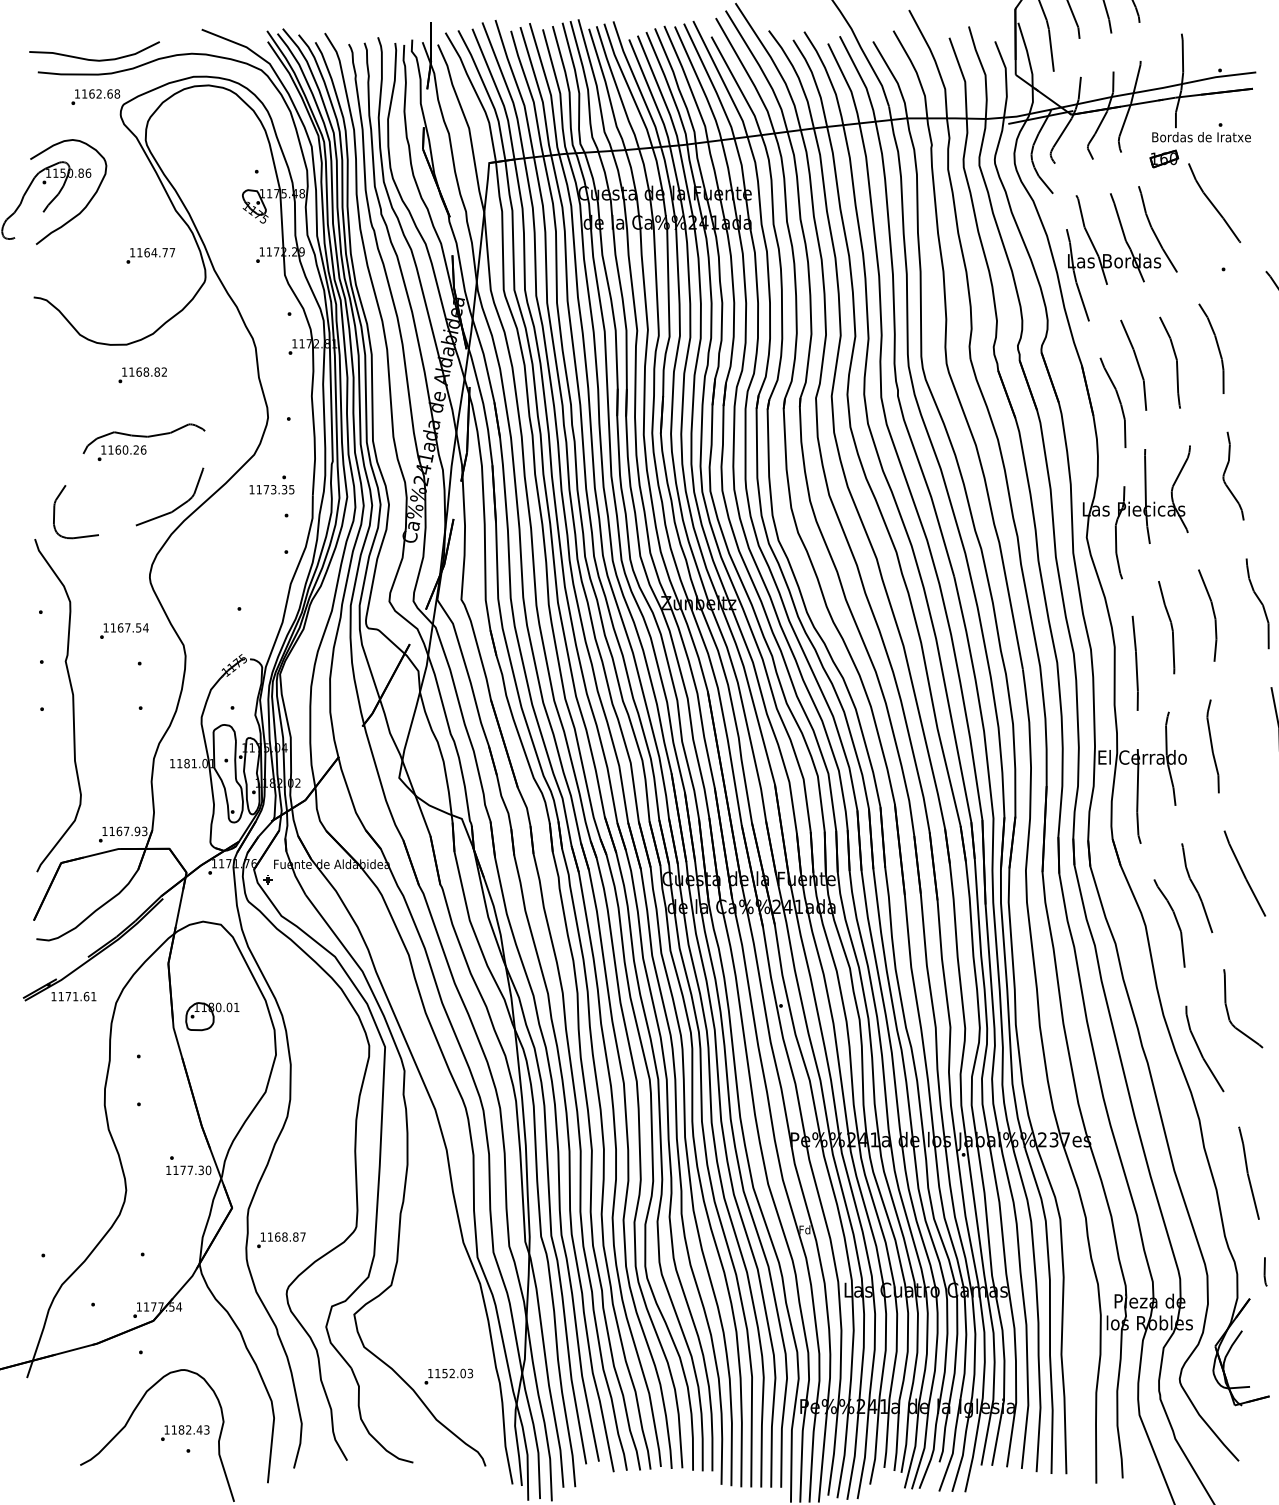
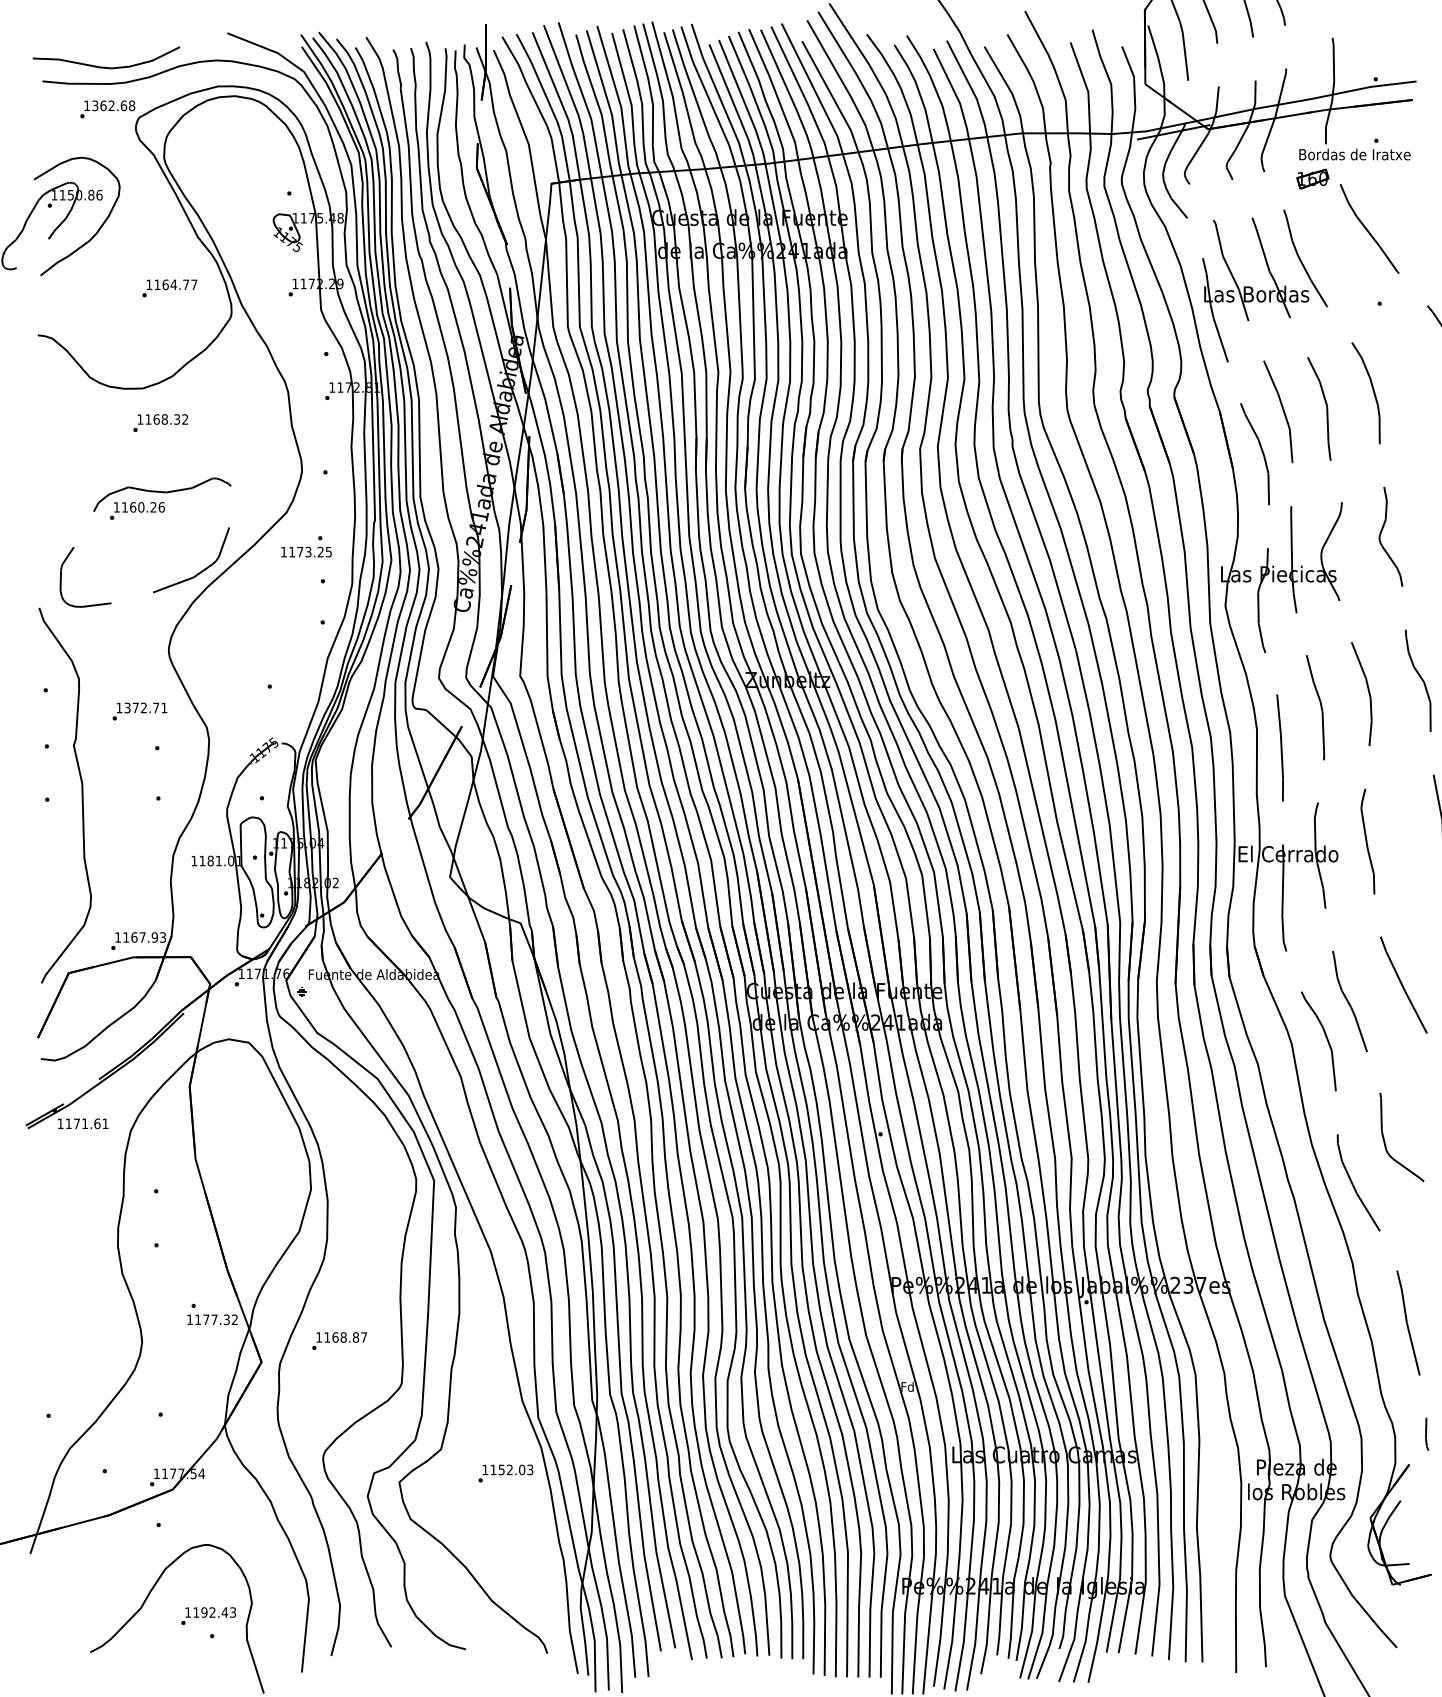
text: (84, 93) -> (95, 105), 1162.68 -> 1362.68
text: (156, 371) -> (176, 418), 1168.82 -> 1168.32
text: (284, 489) -> (320, 551), 1173.35 -> 1173.25
text: (129, 627) -> (145, 707), 1167.54 -> 1372.71
part: (212, 1016) -> (239, 1146), removed
text: (208, 1170) -> (234, 1319), 1177.30 -> 1177.32
text: (281, 1240) -> (339, 1341), moved
text: (448, 1376) -> (505, 1473), moved
text: (181, 1429) -> (204, 1612), 1182.43 -> 1192.43

